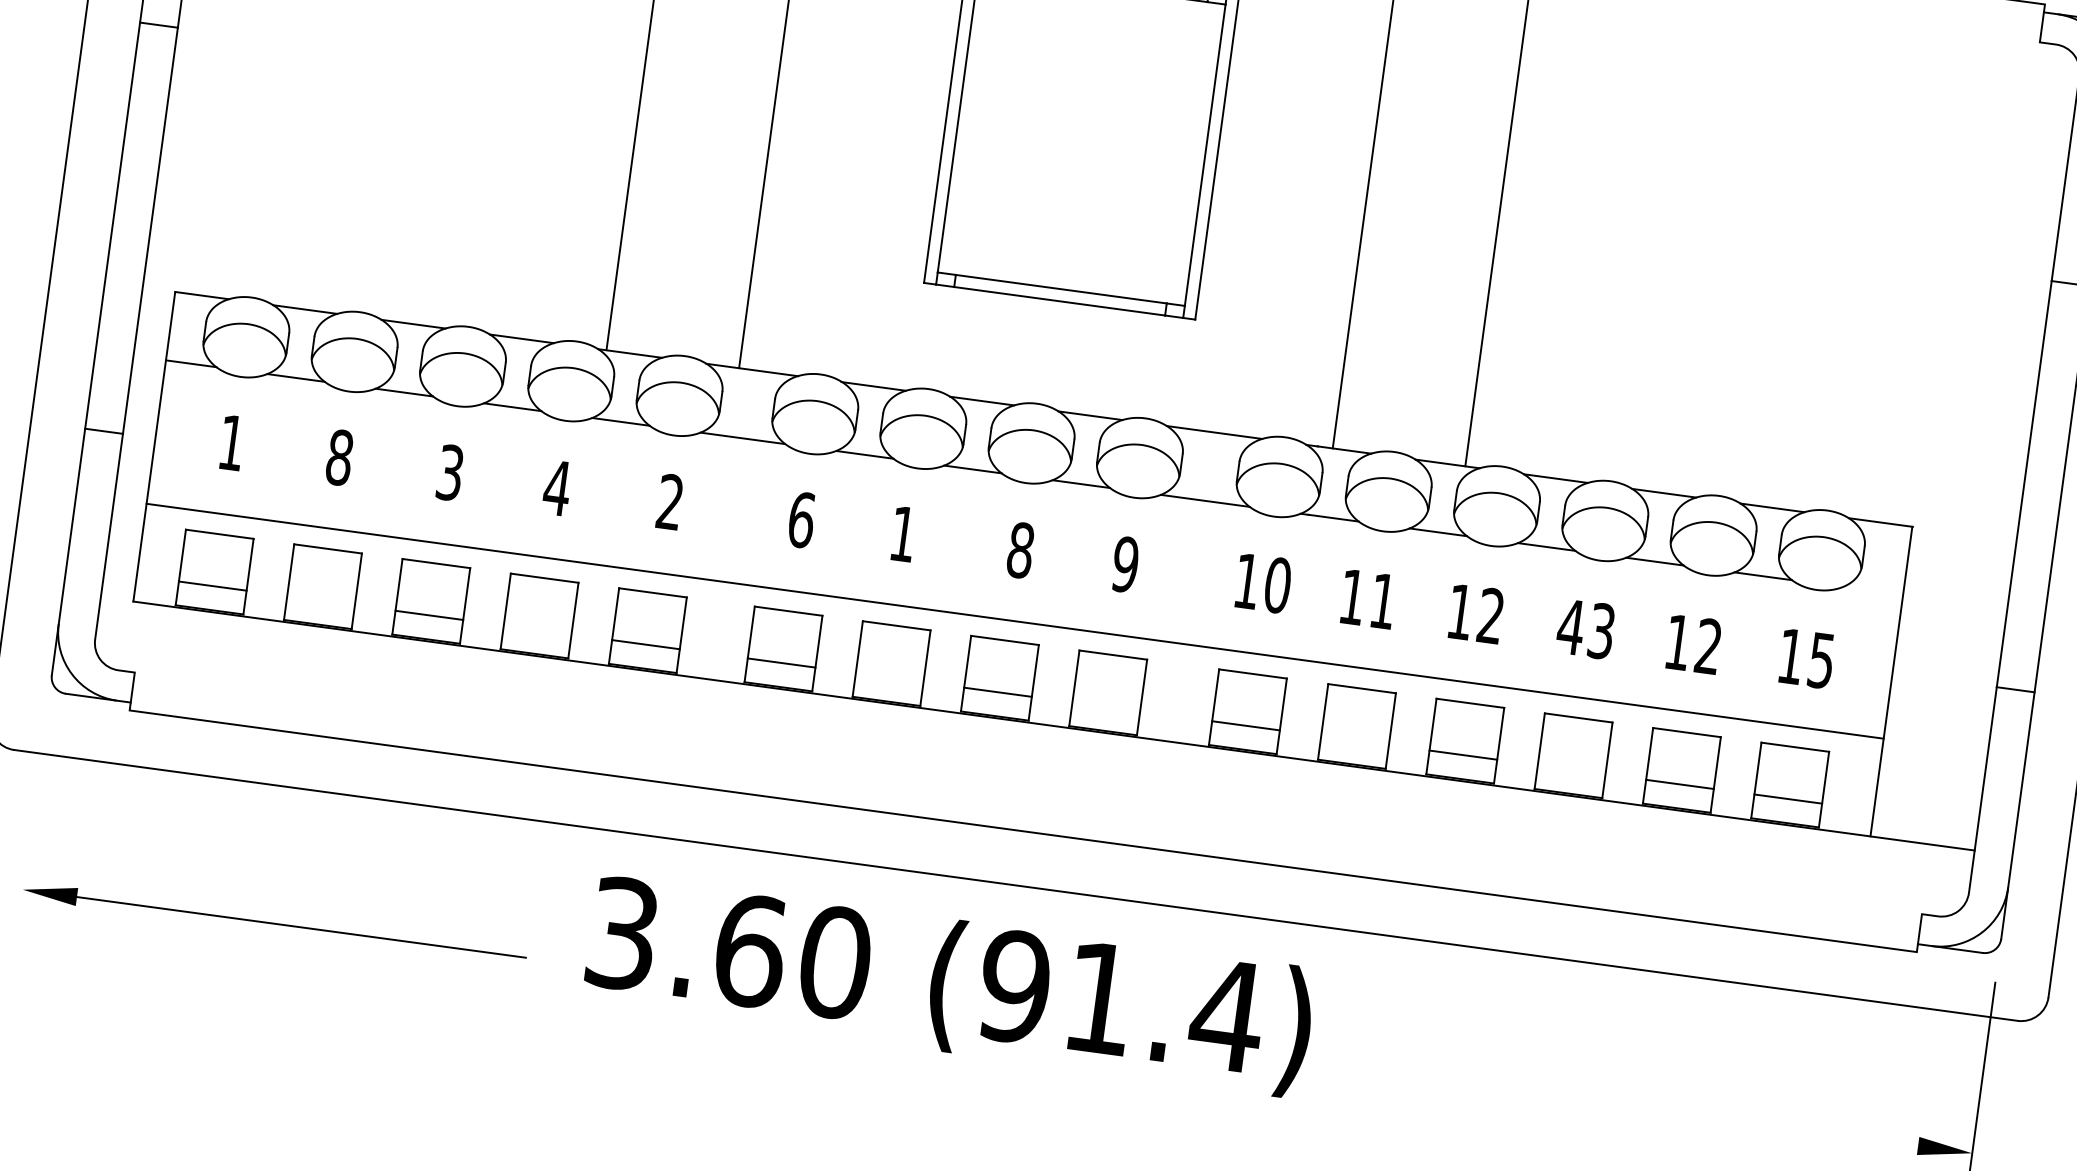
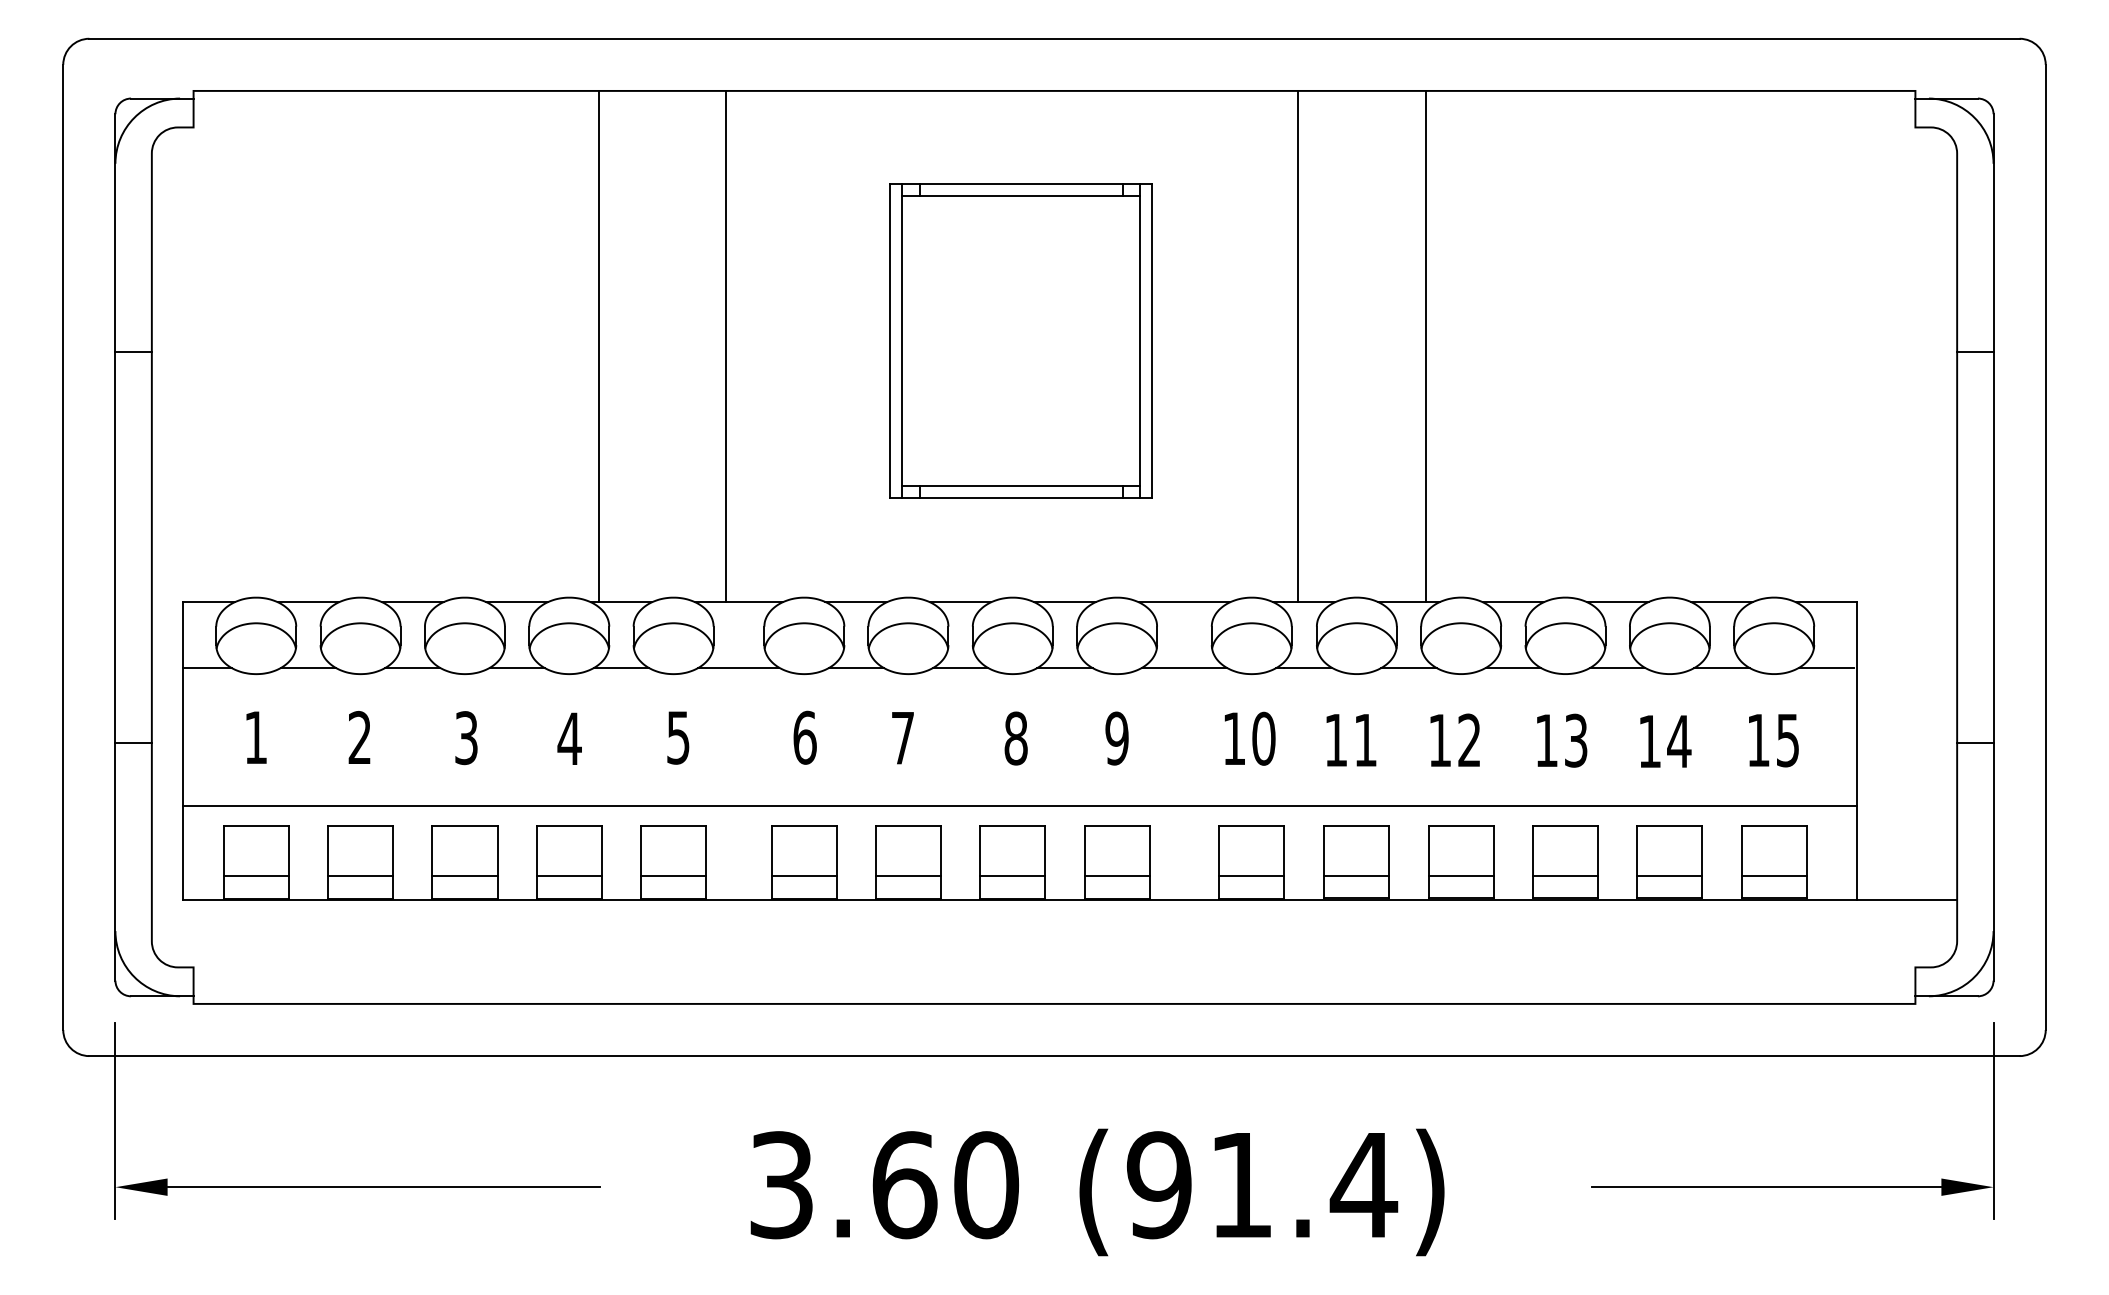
text: (339, 457) -> (359, 737), 8 -> 2
text: (670, 501) -> (678, 737), 2 -> 5
text: (902, 534) -> (902, 738), 1 -> 7
line: (1871, 591) -> (1826, 668), added
line: (320, 600) -> (360, 875), added
text: (1570, 626) -> (1546, 740), 43 -> 13
line: (536, 629) -> (568, 875), added
text: (1708, 645) -> (1679, 740), 12 -> 14
line: (889, 677) -> (908, 875), added
line: (1105, 706) -> (1116, 875), added
line: (1354, 740) -> (1356, 875), added
line: (1571, 769) -> (1565, 875), added
line: (32, 820) -> (115, 1120), added
text: (949, 985) -> (1097, 1192), moved
line: (1736, 1121) -> (1766, 1187), added

